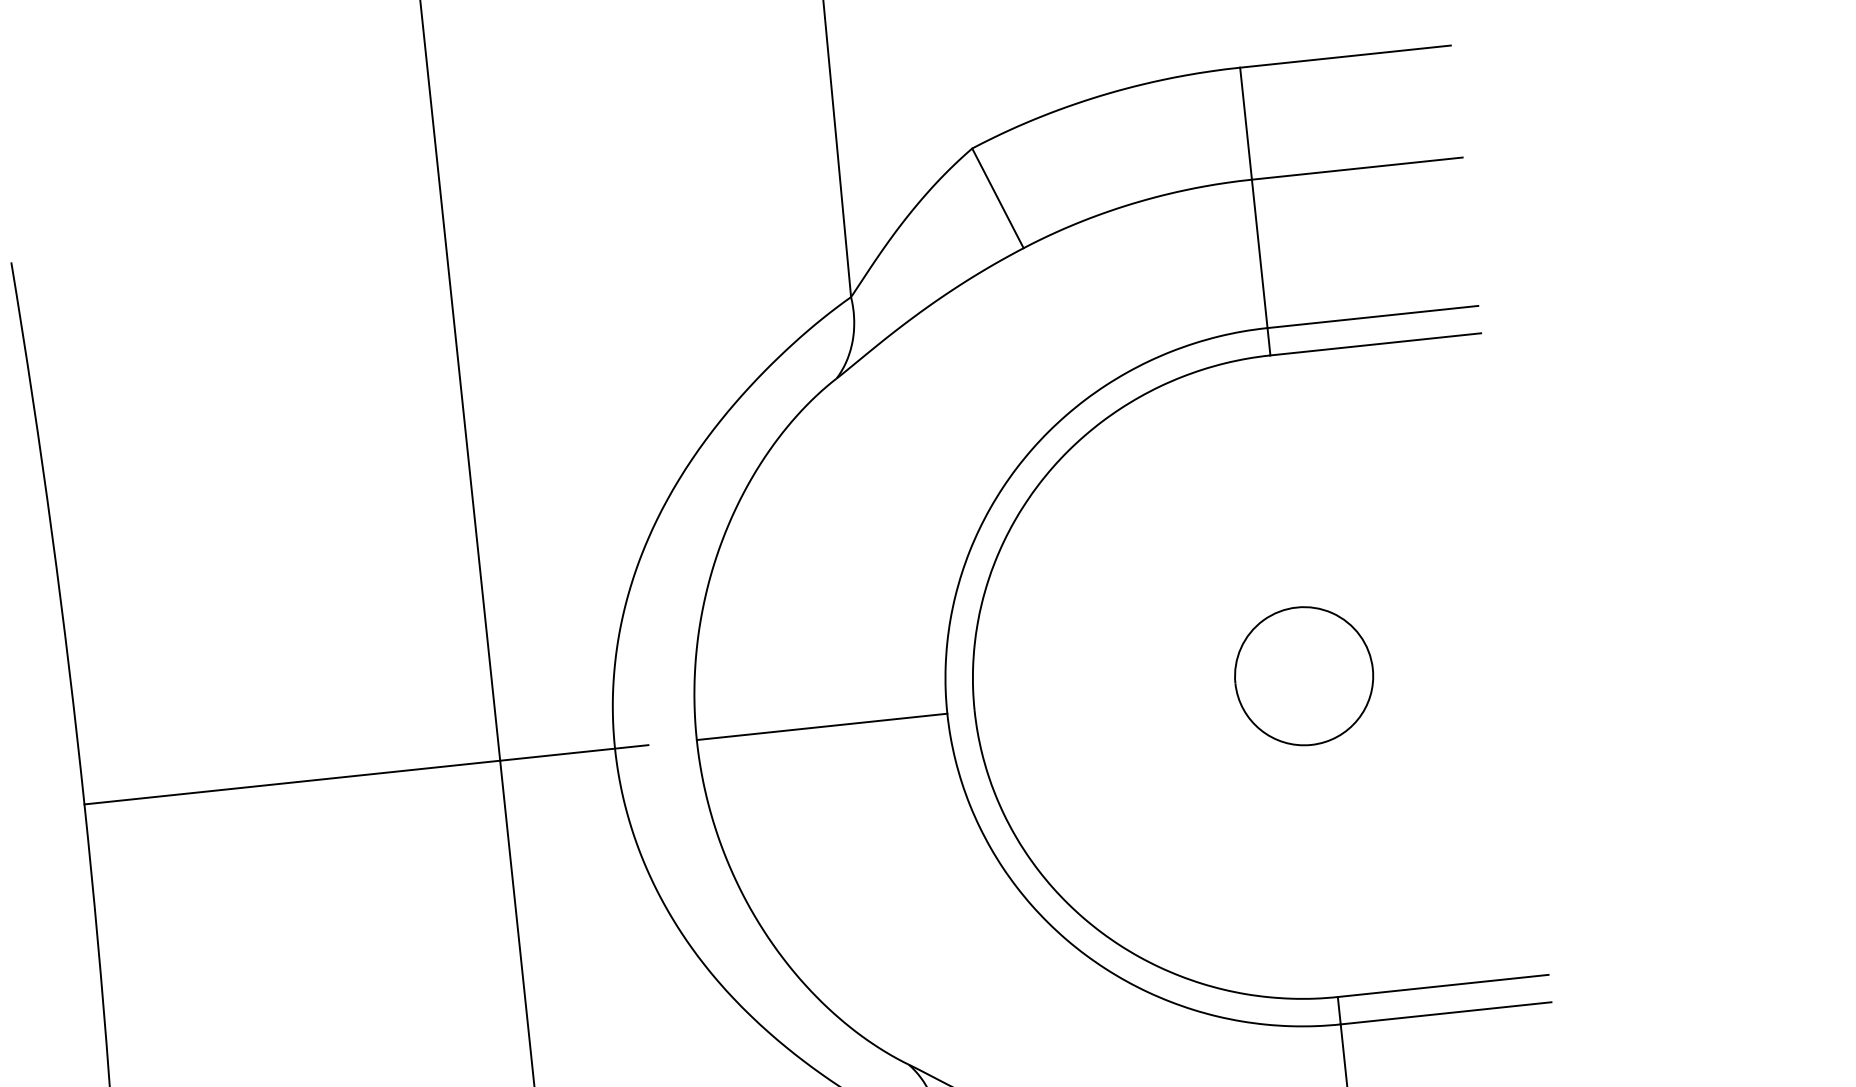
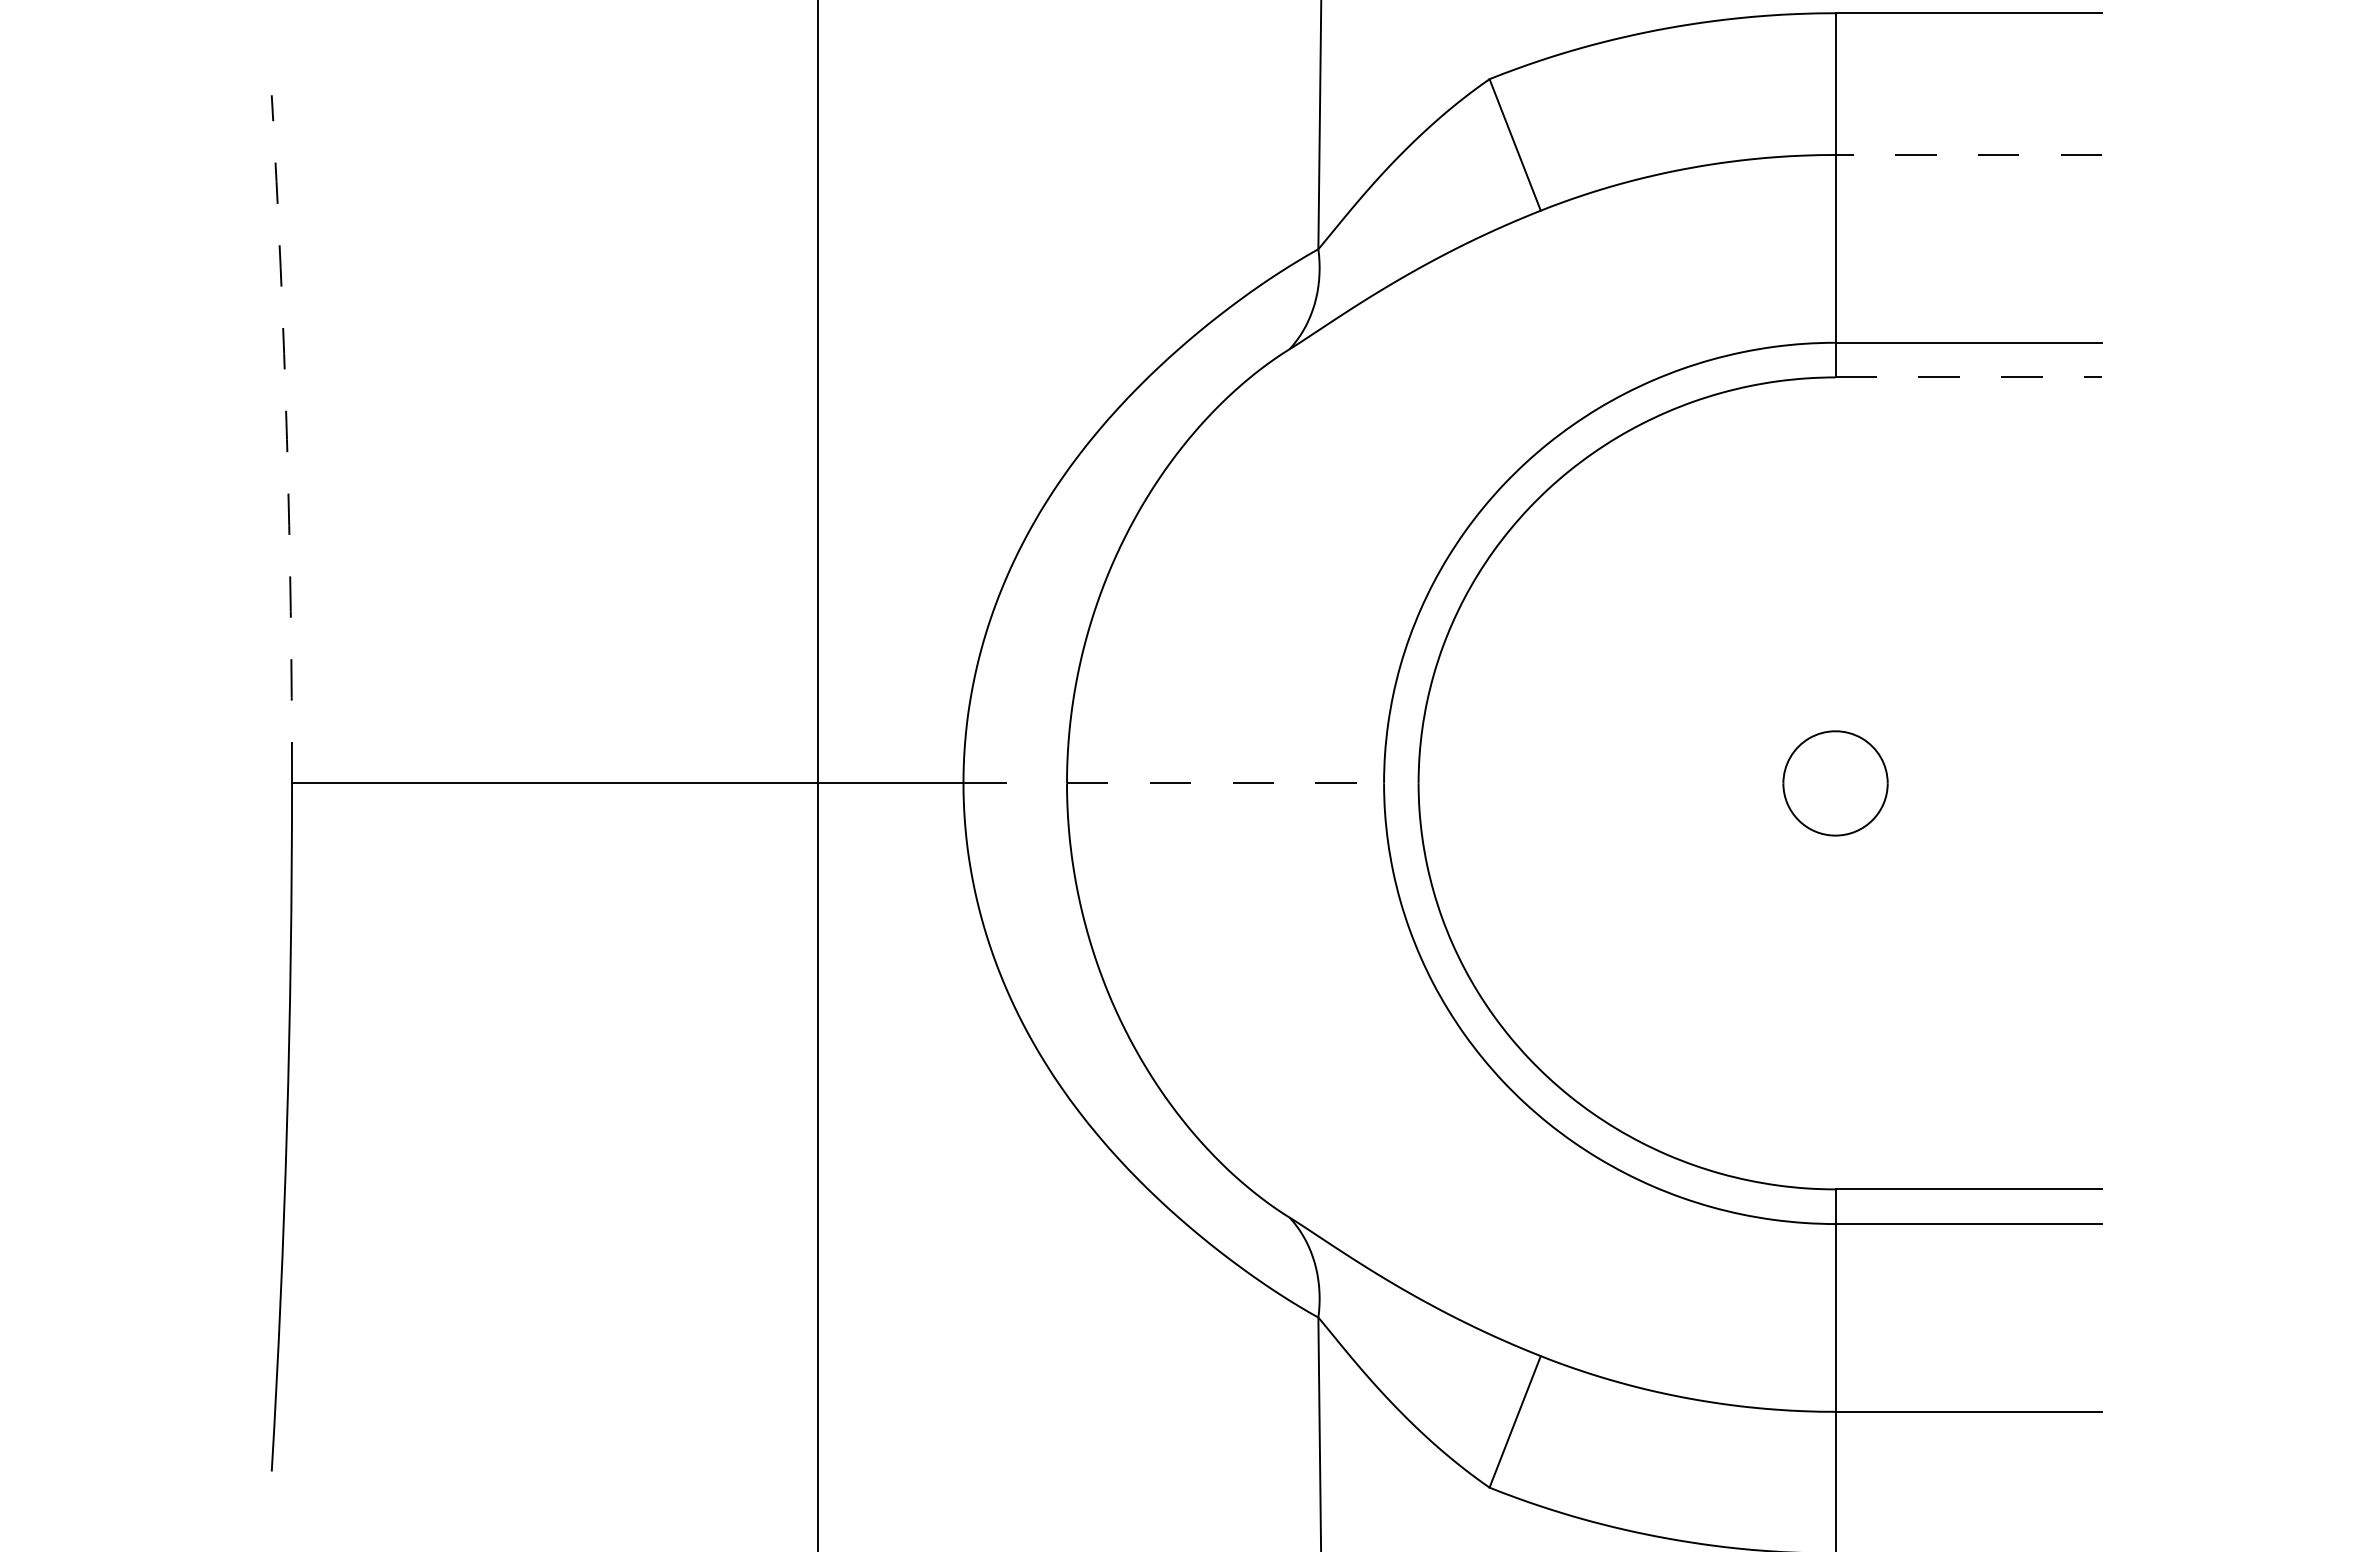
line: (1357, 169) -> (1968, 155), solid -> dashed
line: (1376, 344) -> (1969, 377), solid -> dashed
arc: (51, 533) -> (286, 439), solid -> dashed
part: (1304, 676) -> (1835, 783), size x0.6
line: (822, 726) -> (1225, 783), solid -> dashed

